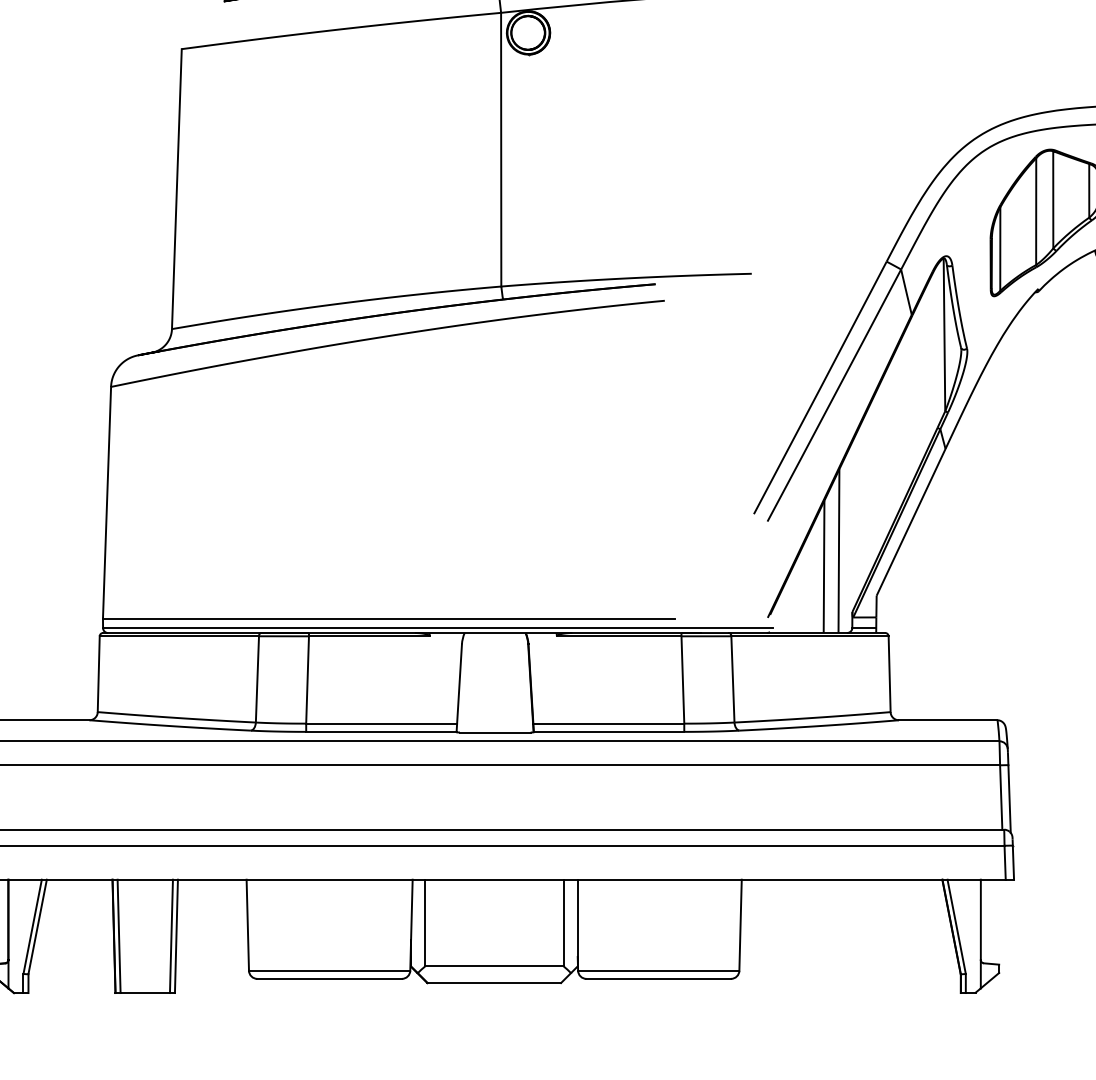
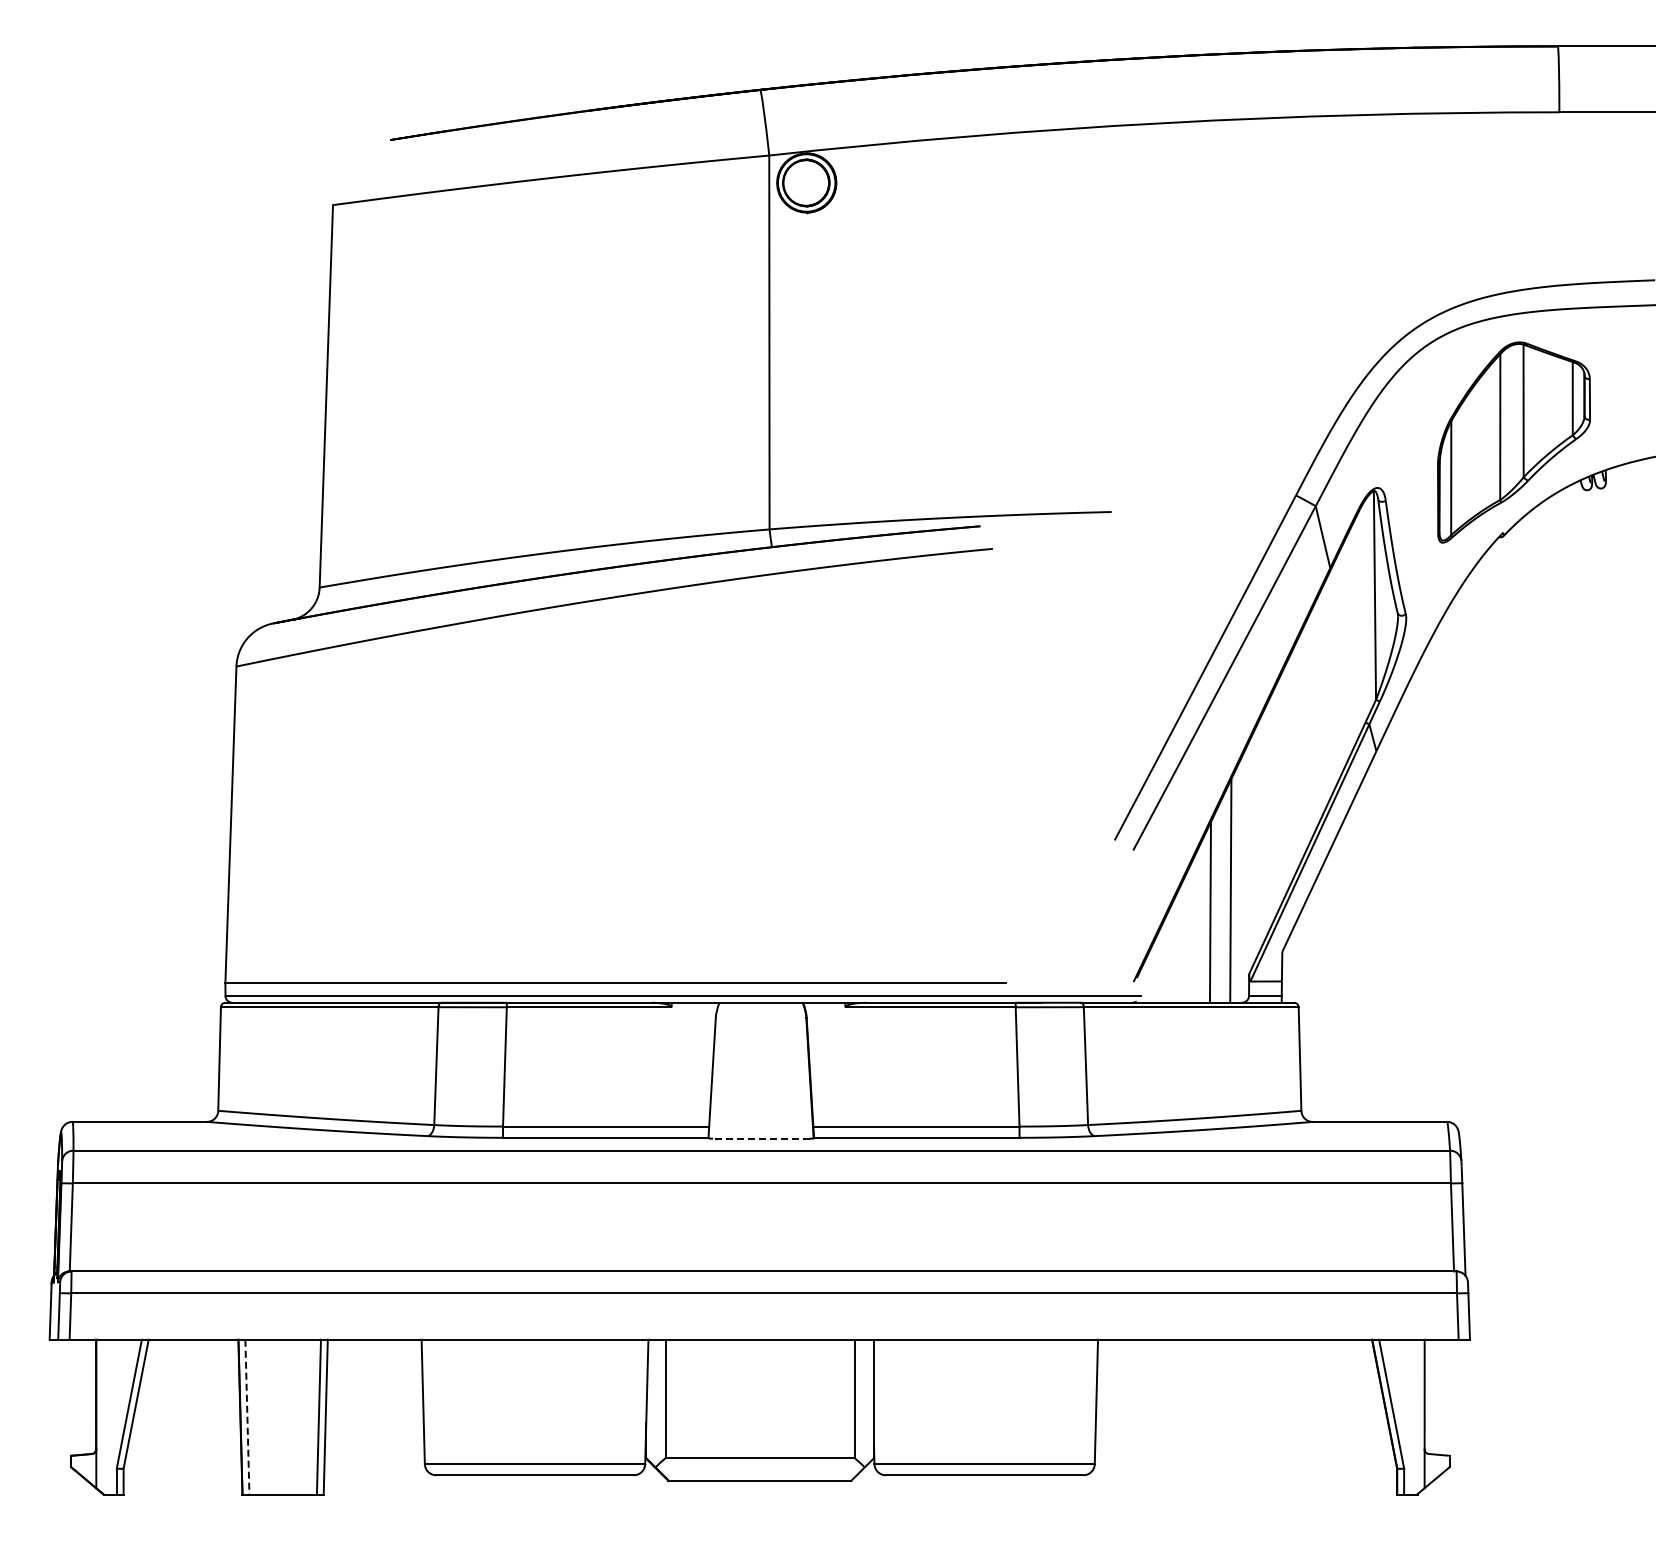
line: (494, 732) -> (760, 1138), solid -> dashed
line: (119, 936) -> (247, 1417), solid -> dashed

